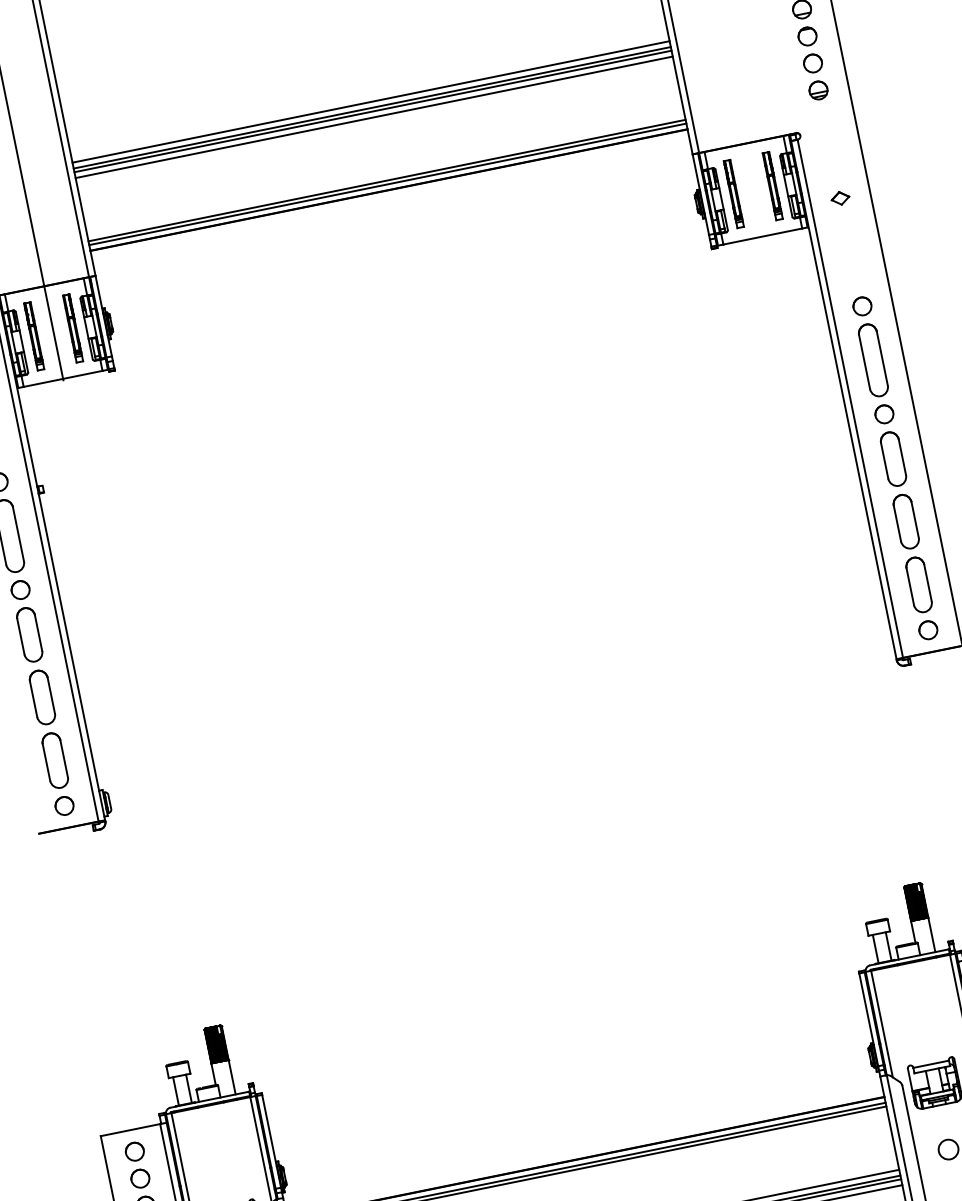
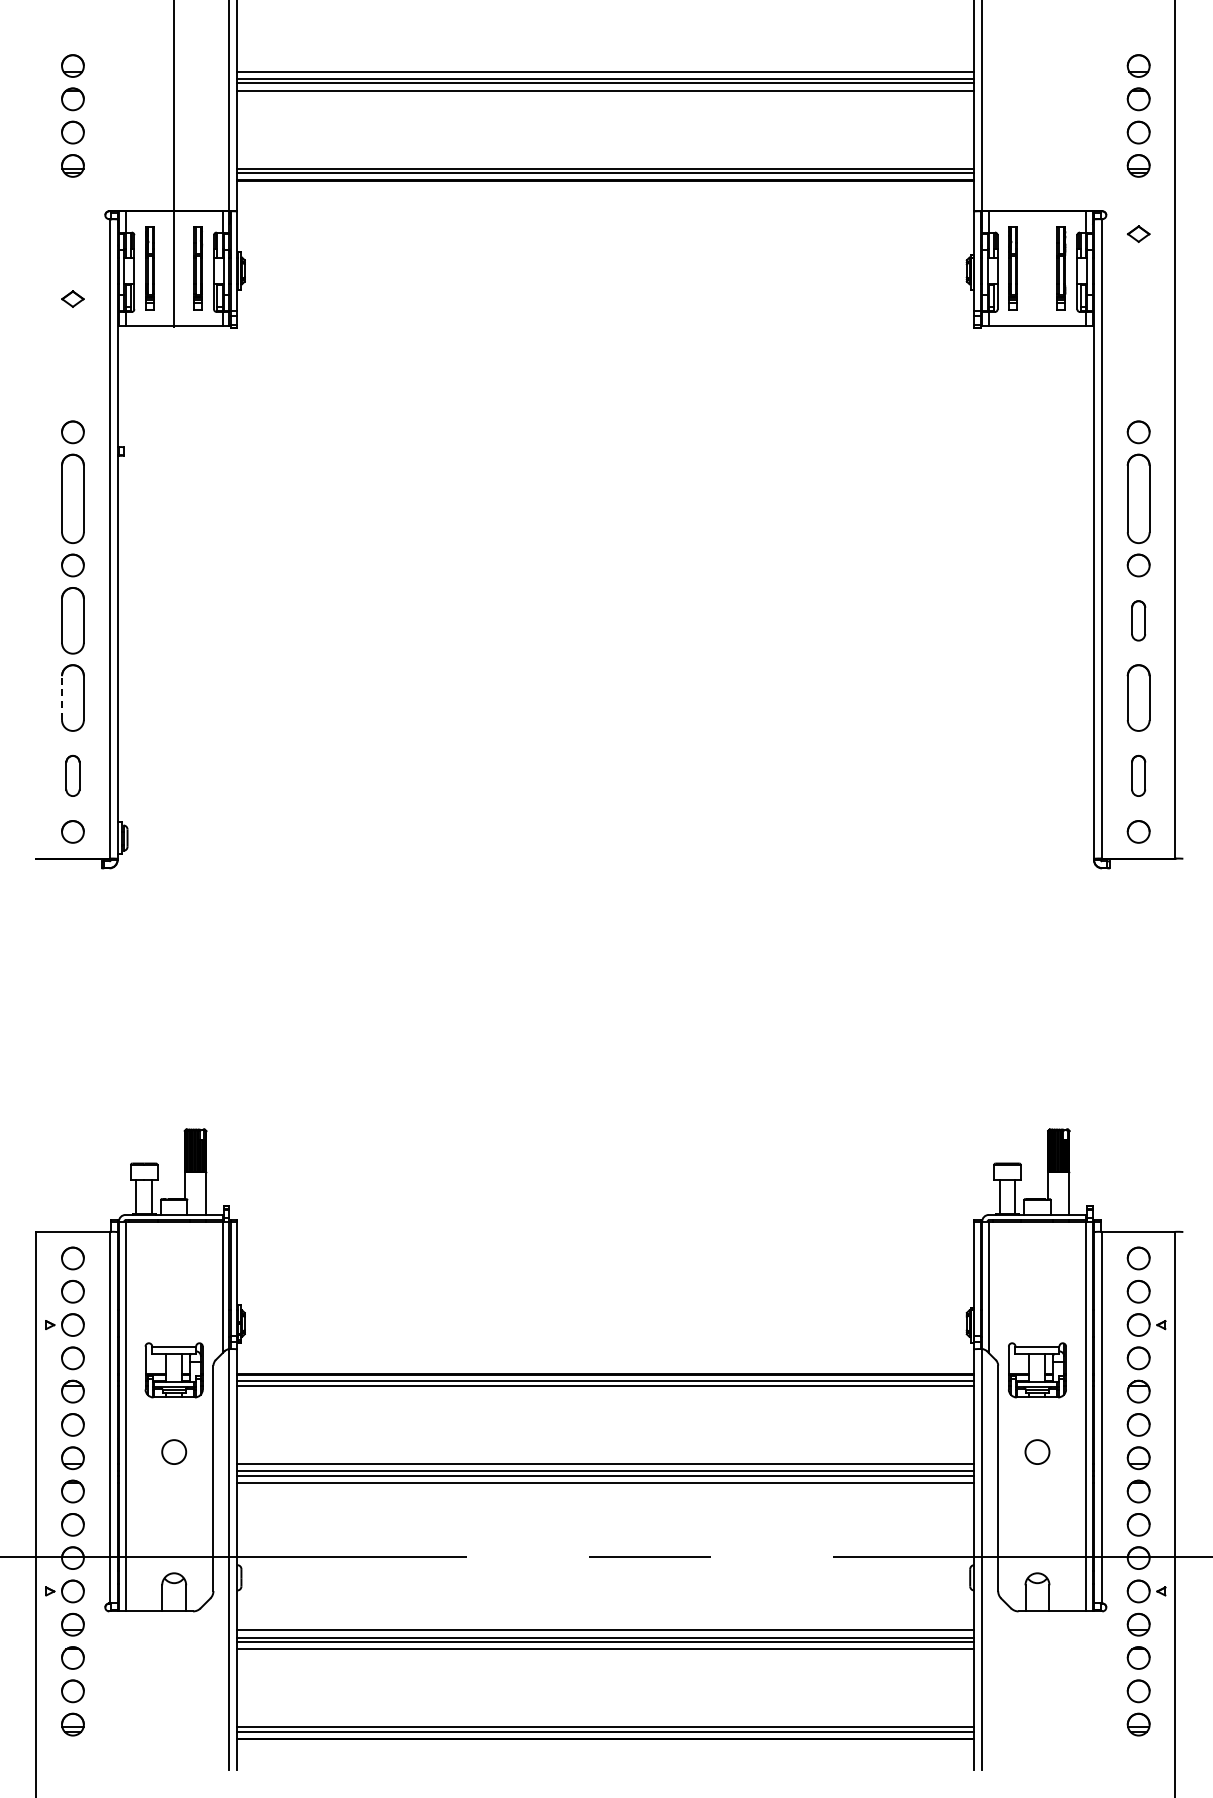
part: (840, 197) -> (1138, 233), moved
part: (893, 458) -> (1138, 620), size x0.6
part: (918, 584) -> (1138, 775), size x0.6
line: (34, 699) -> (62, 698), solid -> dashed
part: (54, 760) -> (72, 775), size x0.6

